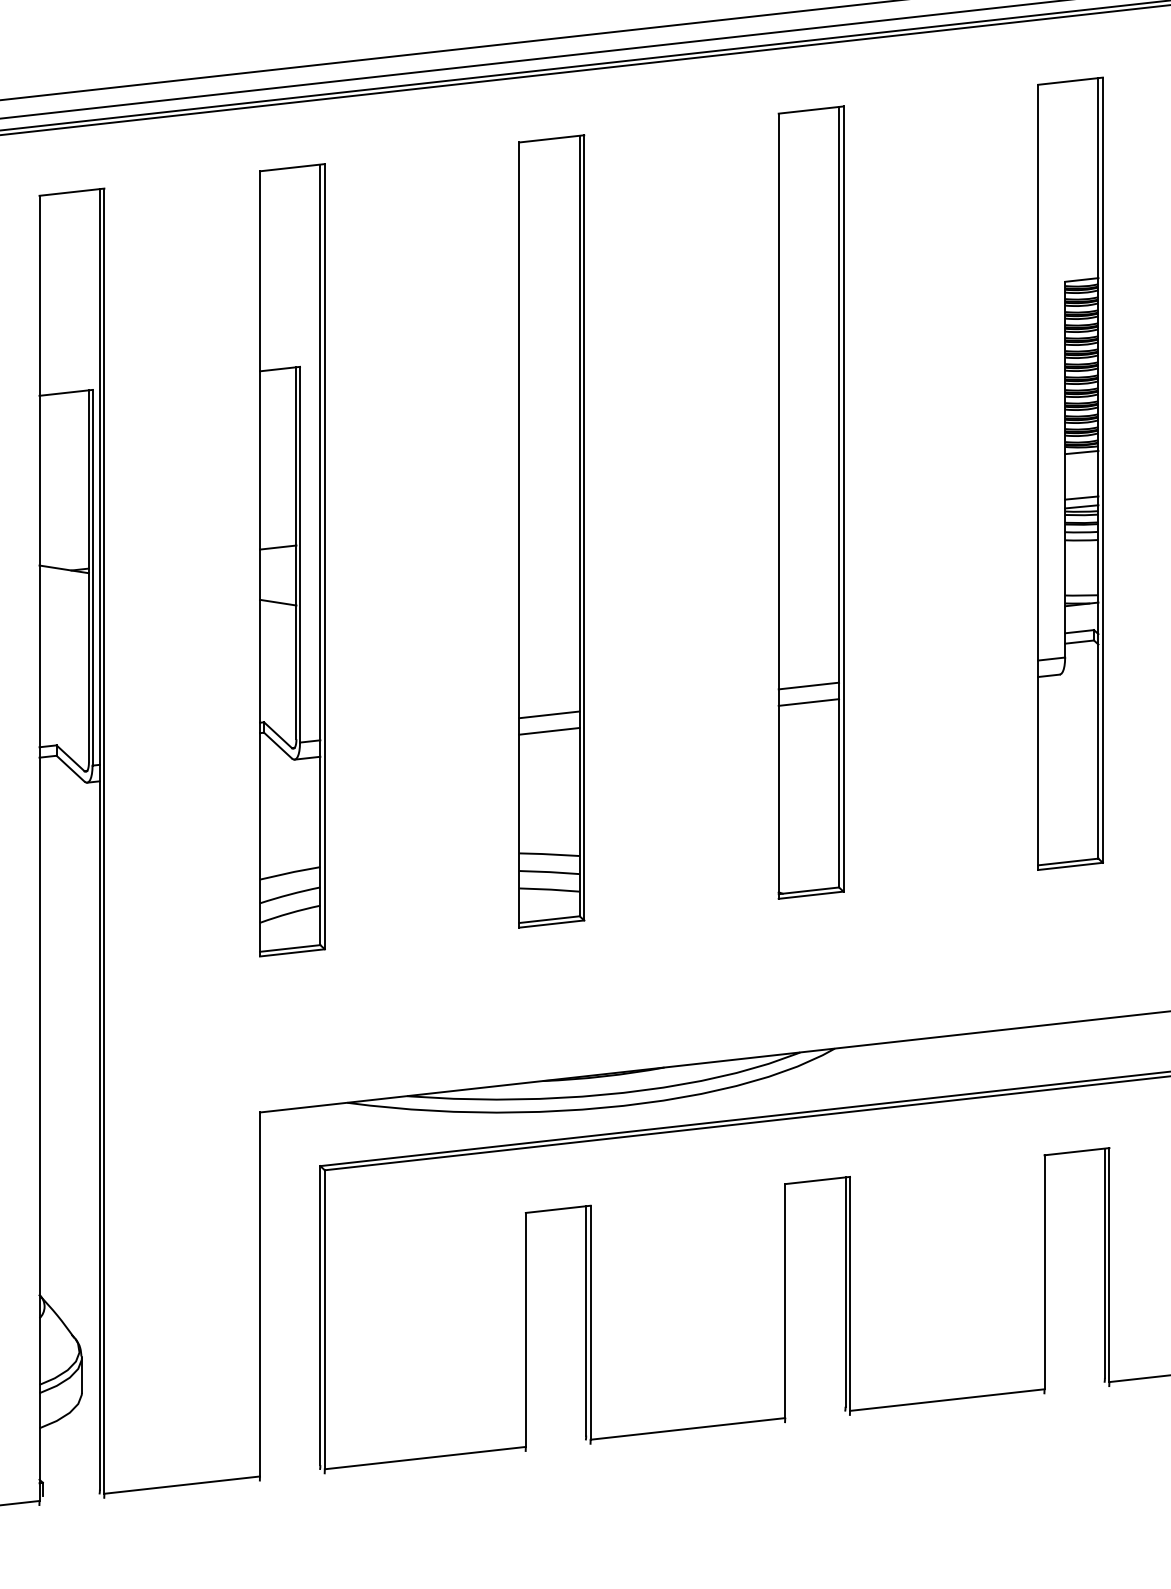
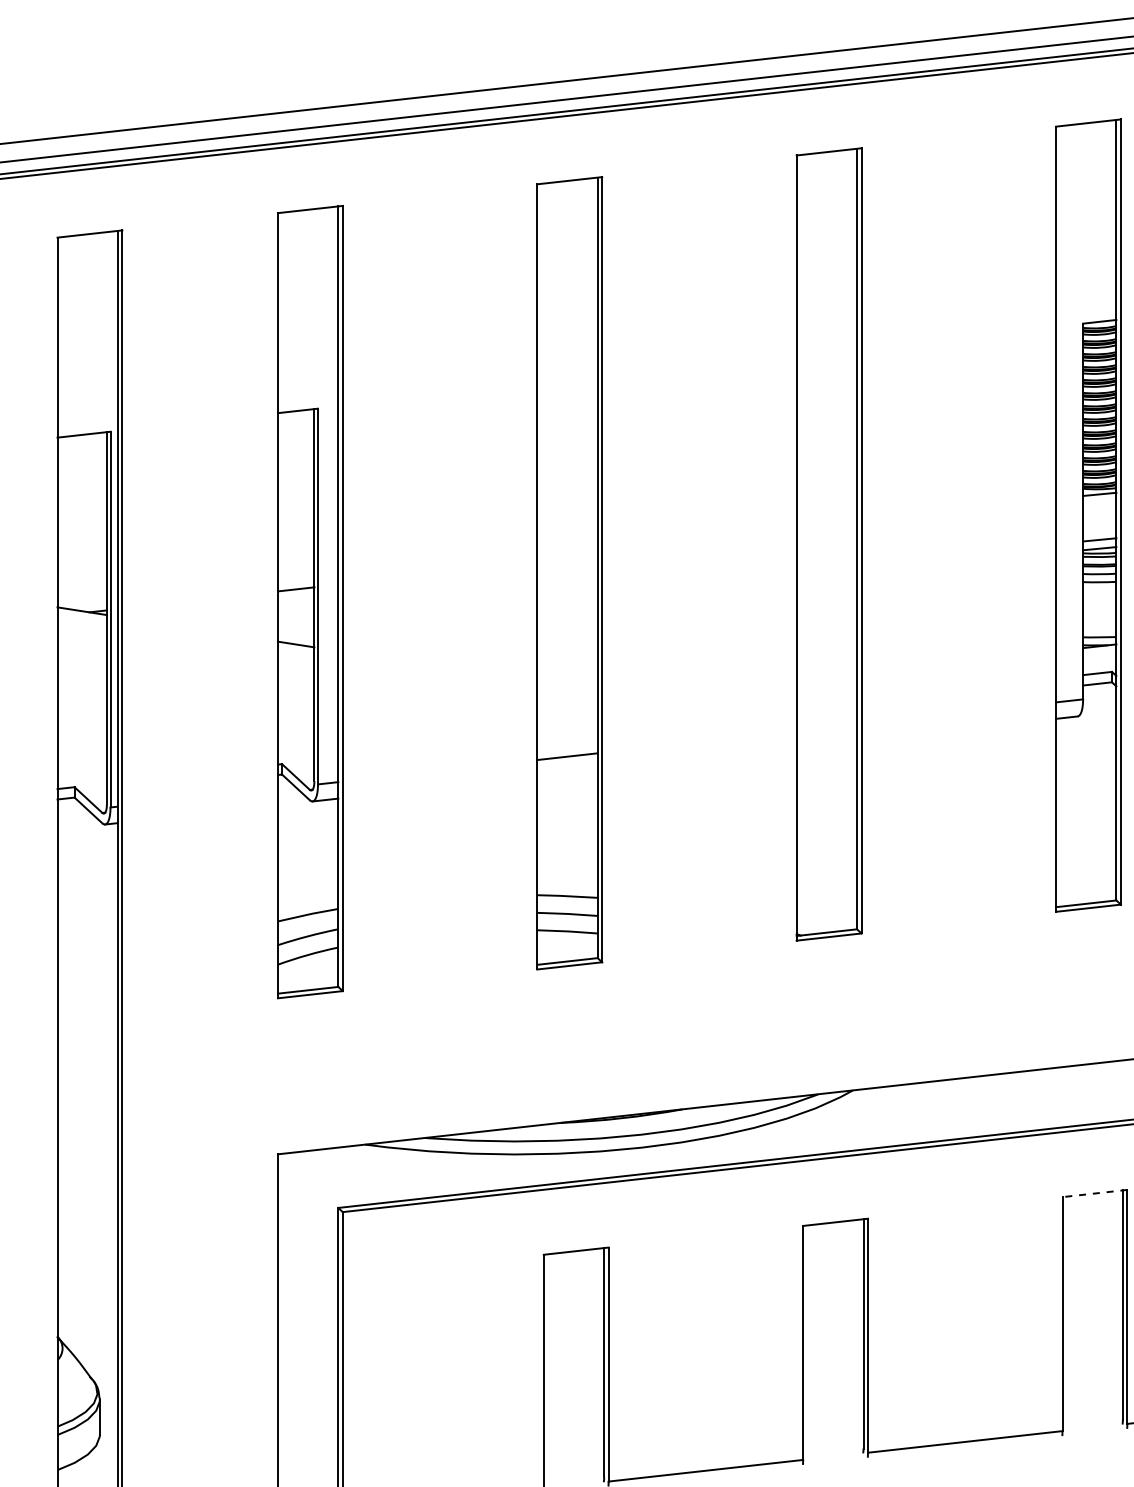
line: (808, 685) -> (826, 727), removed
line: (808, 702) -> (826, 744), removed
line: (549, 730) -> (567, 772), removed
line: (1076, 1151) -> (1094, 1193), solid -> dashed

